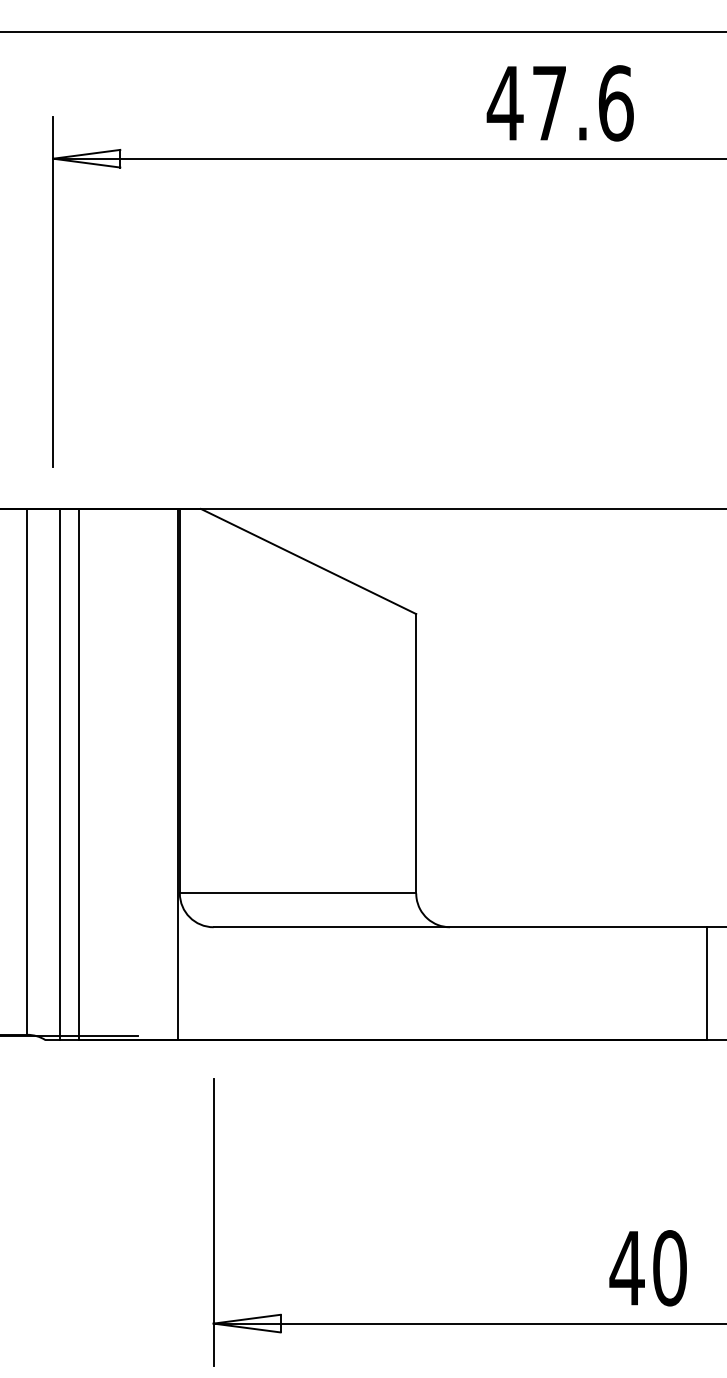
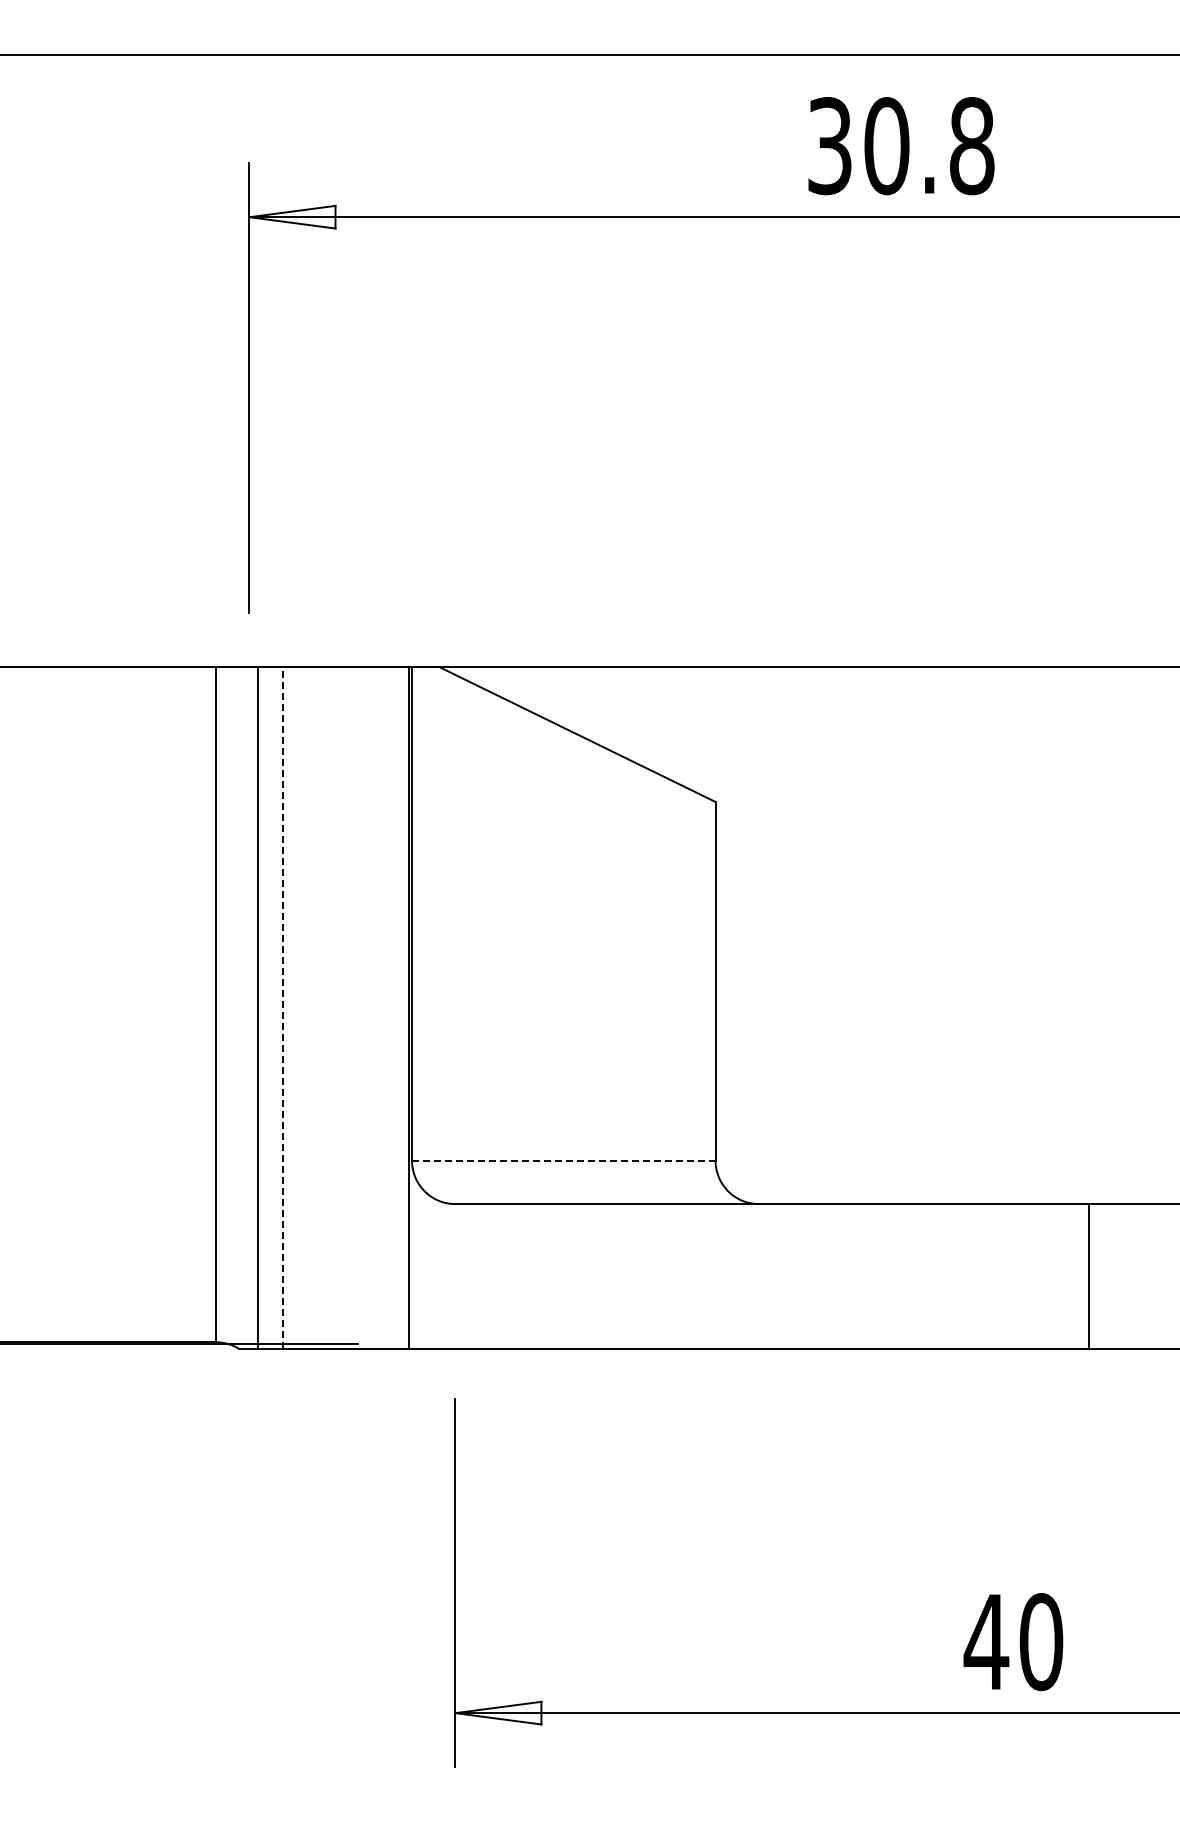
text: (560, 103) -> (900, 146), 47.6 -> 30.8
line: (79, 774) -> (282, 1007), solid -> dashed
line: (297, 893) -> (563, 1160), solid -> dashed

